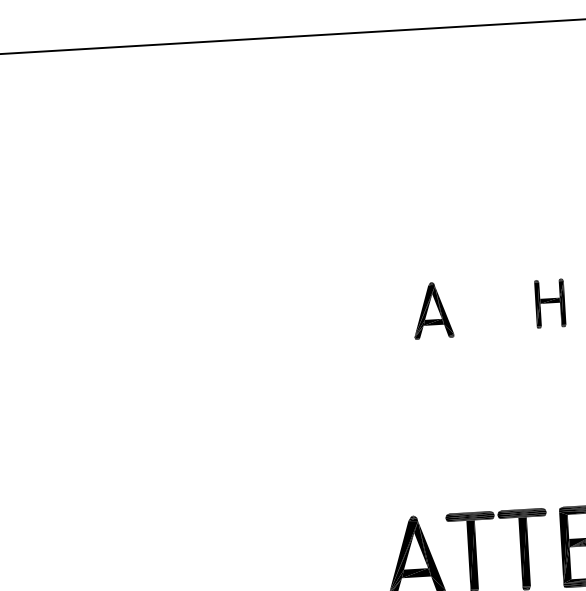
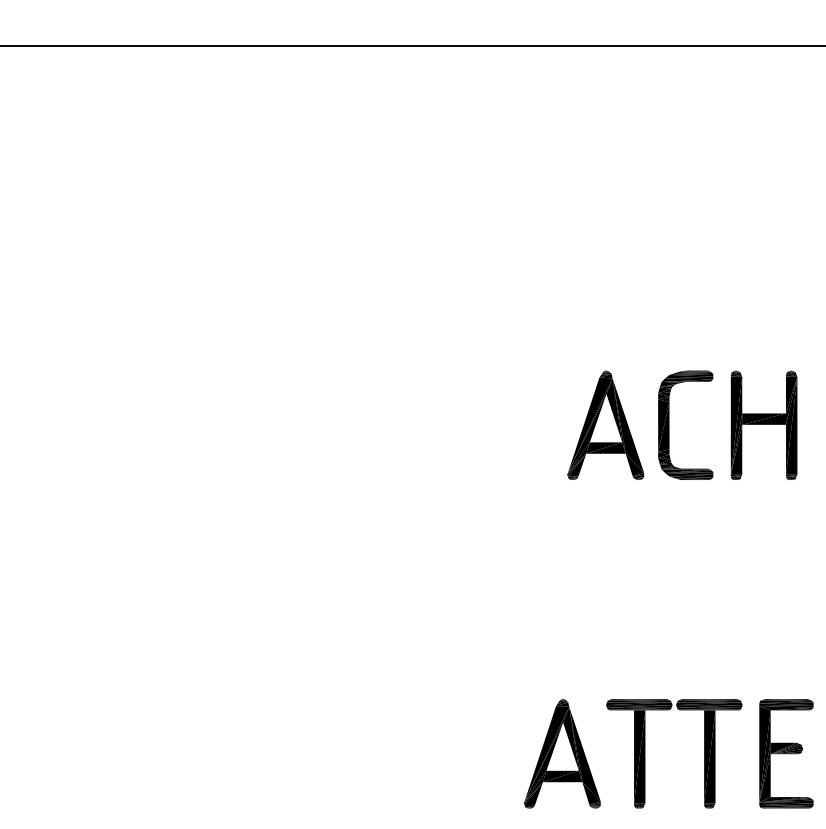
part: (549, 303) -> (763, 424), size x1.67
part: (480, 307) -> (669, 424), added
part: (432, 310) -> (605, 424), size x1.43

